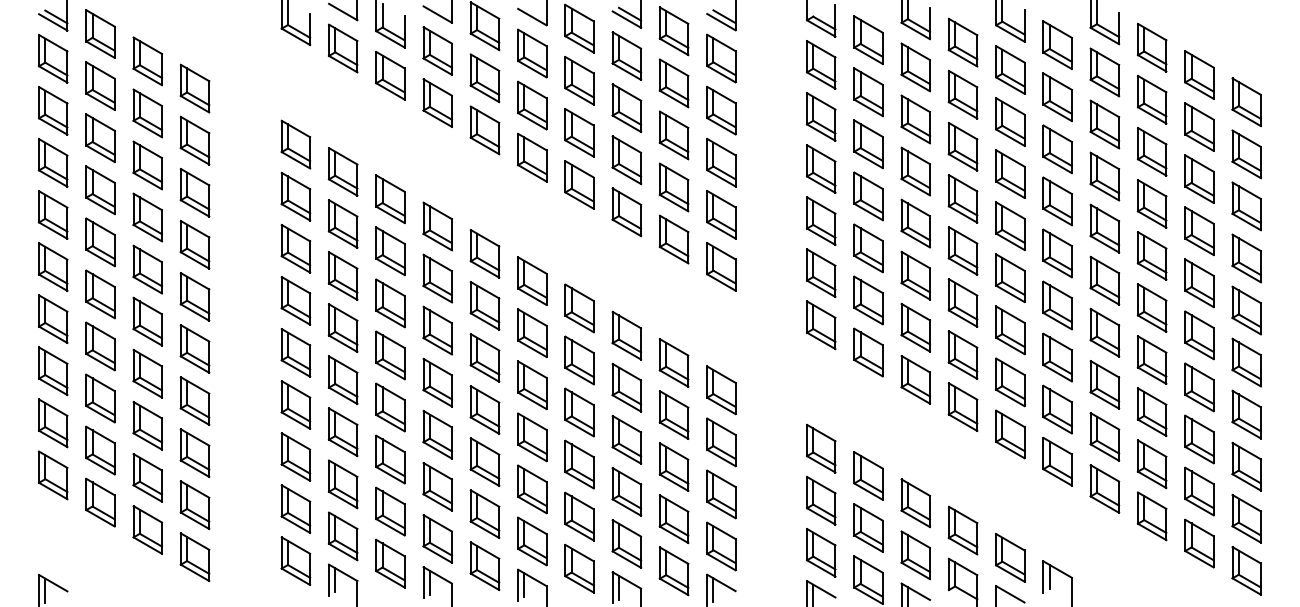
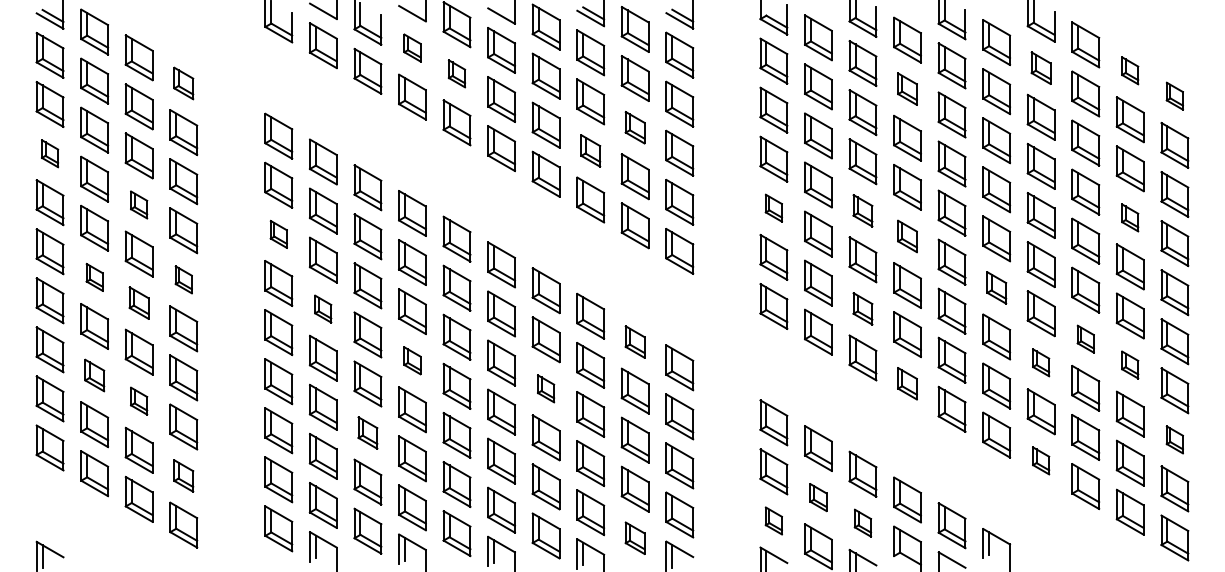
part: (437, 50) -> (412, 47), size x0.6
part: (1104, 71) -> (1040, 67), size x0.7
part: (1198, 74) -> (1129, 70), size x0.6
part: (484, 78) -> (456, 73), size x0.6
part: (194, 88) -> (183, 83), size x0.7
part: (963, 93) -> (907, 88), size x0.7
part: (1246, 101) -> (1174, 95), size x0.6
part: (673, 135) -> (634, 127), size x0.7
part: (626, 159) -> (590, 150), size x0.7
part: (52, 162) -> (49, 153), size x0.6
part: (147, 217) -> (138, 204), size x0.6
part: (820, 220) -> (773, 207), size x0.6
part: (915, 223) -> (862, 210), size x0.7
part: (1198, 230) -> (1129, 217), size x0.6
part: (295, 248) -> (278, 234), size x0.6
part: (963, 250) -> (907, 236), size x0.7
part: (100, 294) -> (94, 277), size x0.6
part: (194, 296) -> (183, 279), size x0.6
part: (1057, 305) -> (996, 287), size x0.7
part: (147, 321) -> (138, 302), size x0.7
part: (342, 327) -> (322, 308), size x0.6
part: (915, 327) -> (862, 308), size x0.7
part: (1151, 359) -> (1085, 338), size x0.6
part: (673, 362) -> (634, 341), size x0.7
part: (437, 382) -> (412, 360), size x0.6
part: (1104, 384) -> (1040, 362), size x0.6
part: (1198, 386) -> (1129, 364), size x0.6
part: (100, 398) -> (94, 375), size x0.7
part: (963, 406) -> (907, 383), size x0.7
part: (578, 412) -> (545, 388), size x0.6
part: (147, 424) -> (138, 400), size x0.6
part: (390, 458) -> (367, 432), size x0.7
part: (1246, 466) -> (1174, 439), size x0.6
part: (1104, 488) -> (1040, 460), size x0.6
part: (194, 504) -> (183, 475), size x0.7
part: (868, 527) -> (818, 497), size x0.6
part: (820, 552) -> (773, 520), size x0.6
part: (915, 554) -> (862, 522), size x0.6
part: (673, 570) -> (634, 537), size x0.7

